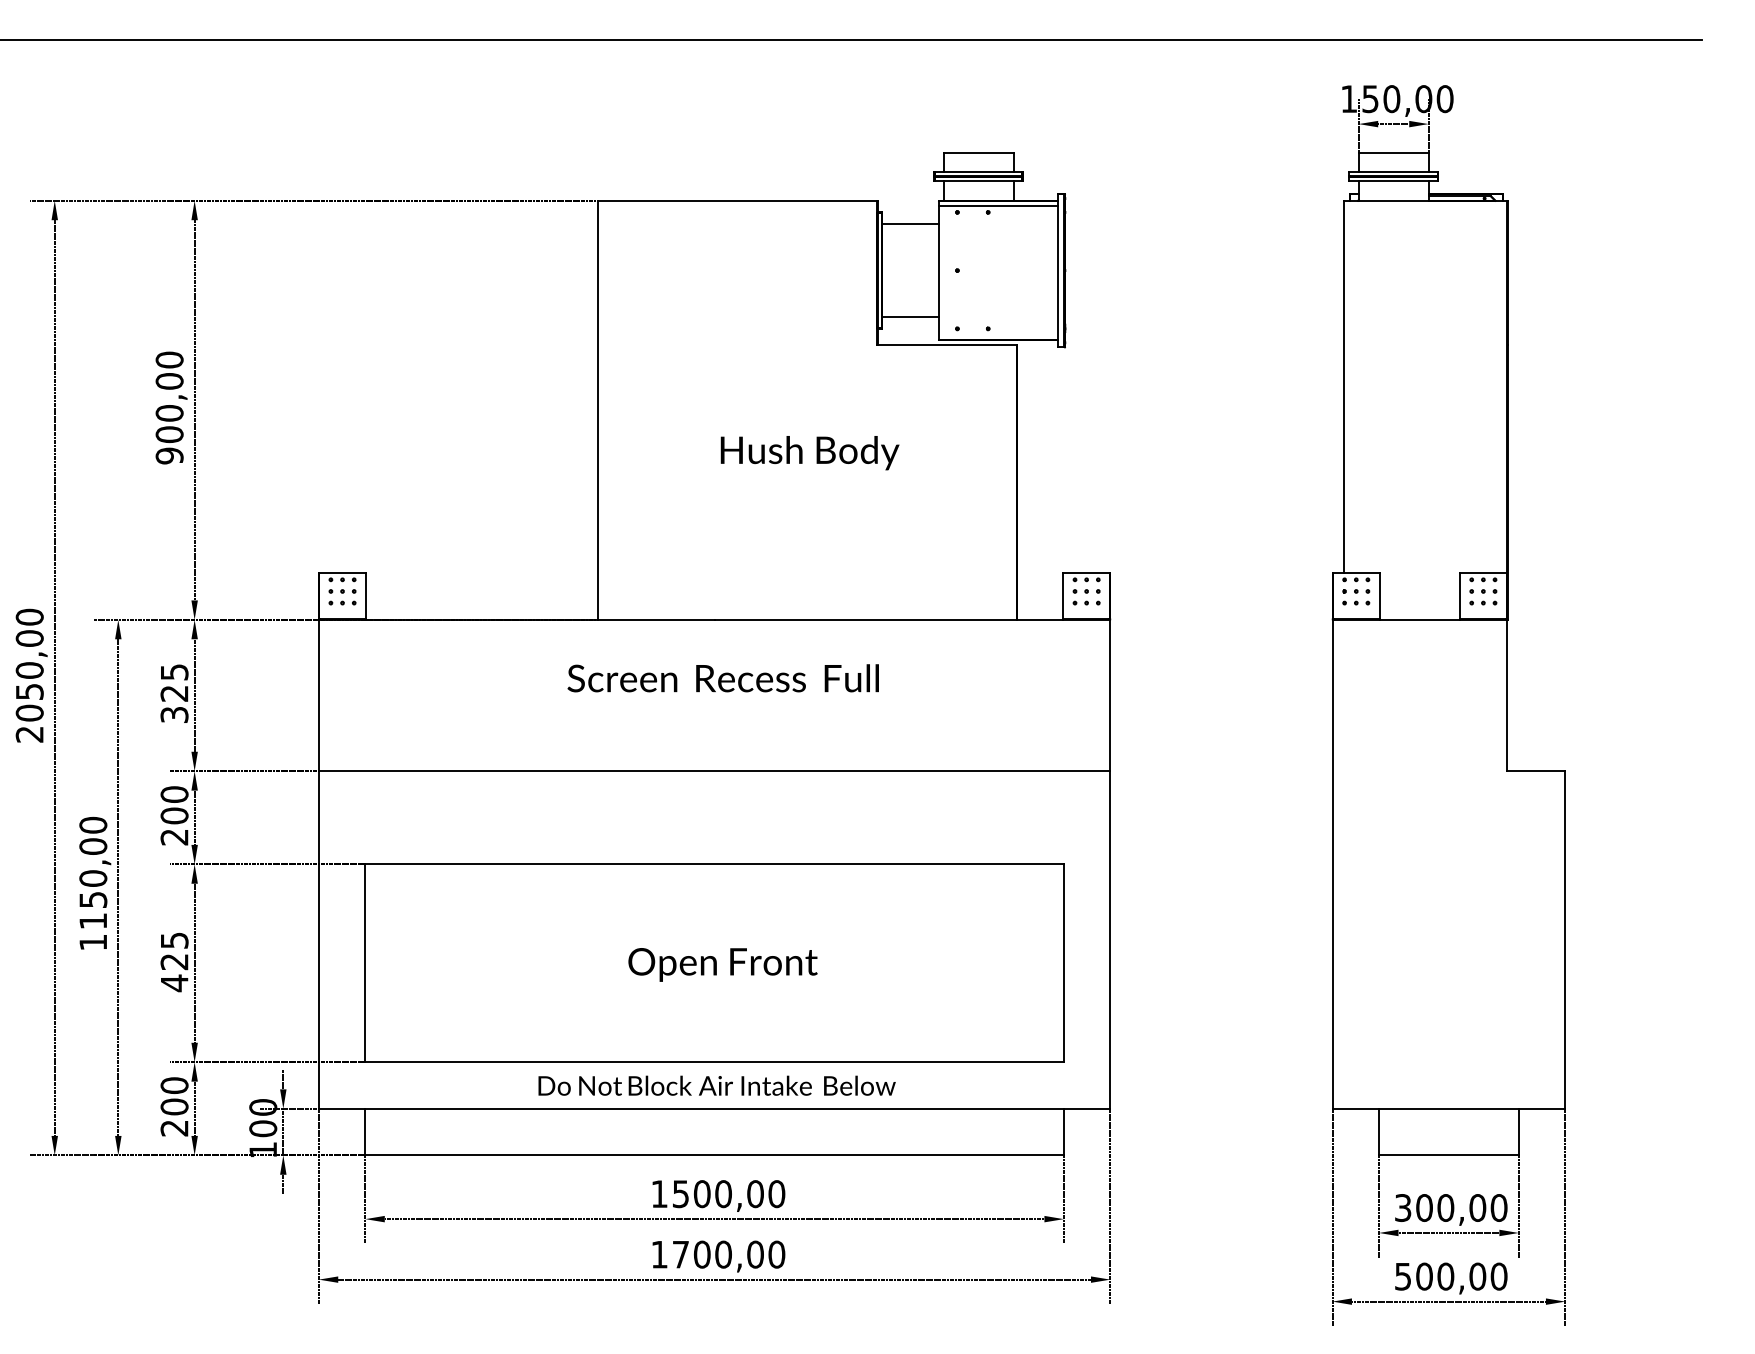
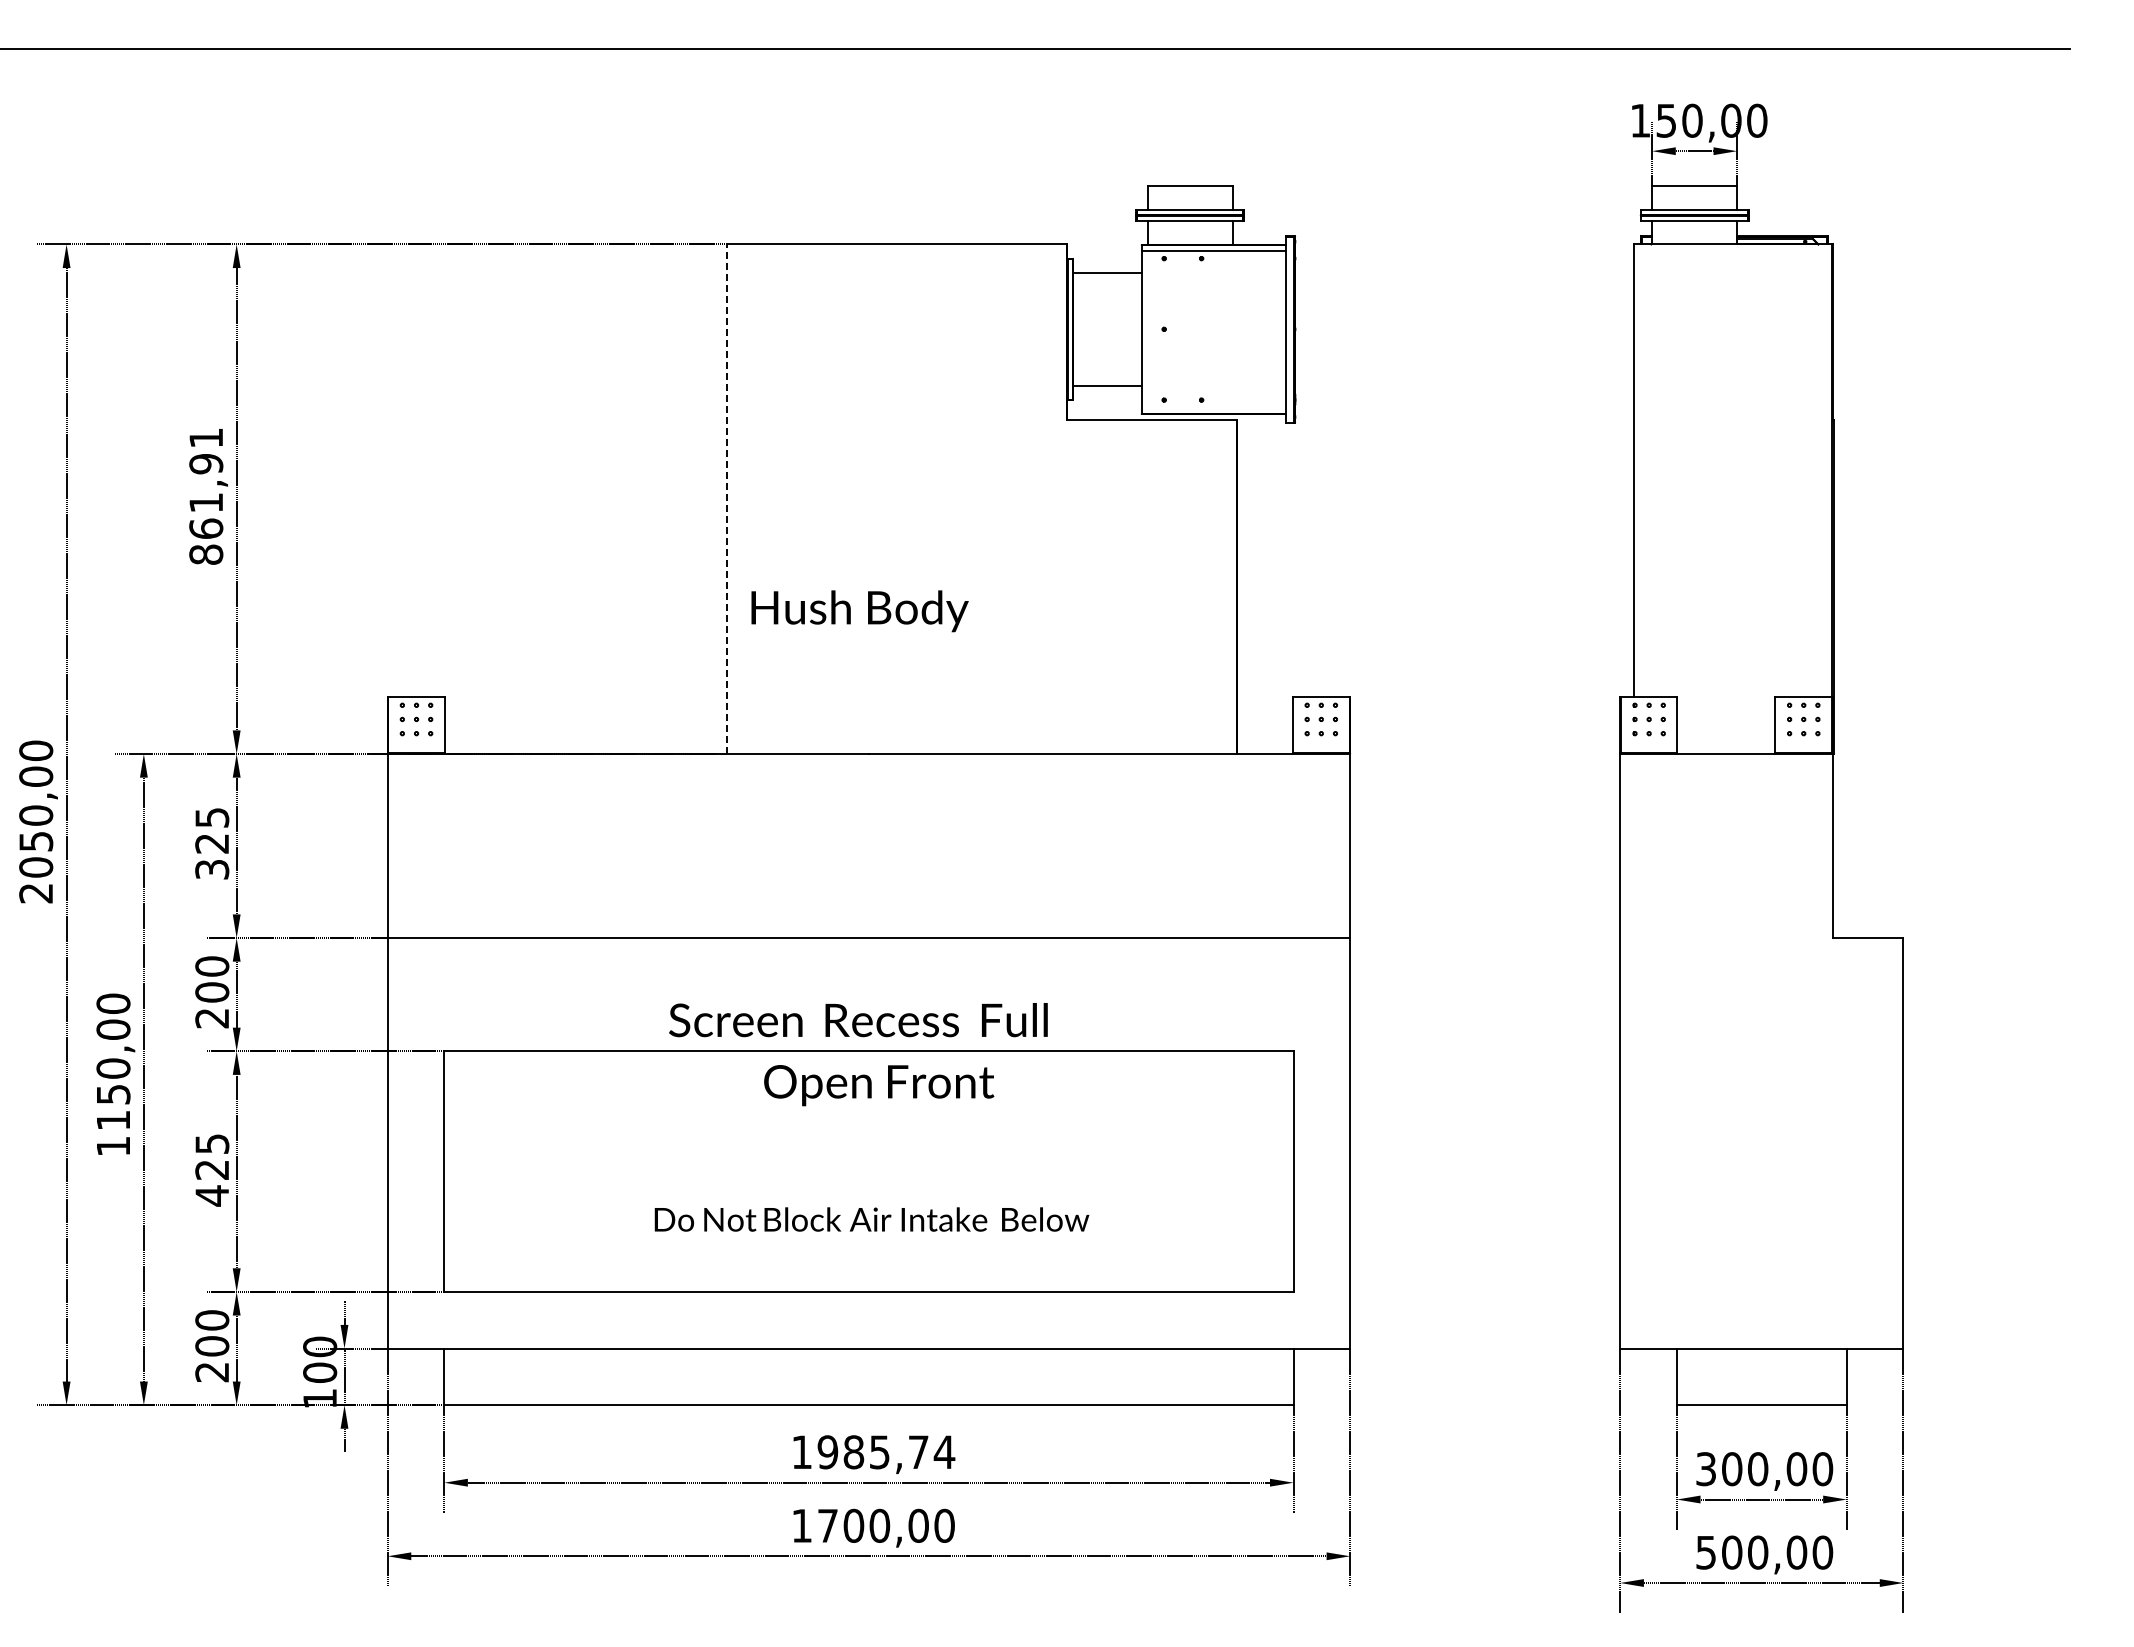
text: (169, 408) -> (206, 496), 900,00 -> 861,91
line: (598, 410) -> (727, 499), solid -> dashed
text: (809, 453) -> (859, 611), moved
text: (723, 678) -> (858, 1020), moved
text: (723, 964) -> (879, 1085), moved
text: (716, 1085) -> (871, 1219), moved
text: (729, 1194) -> (886, 1452), 1500,00 -> 1985,74

